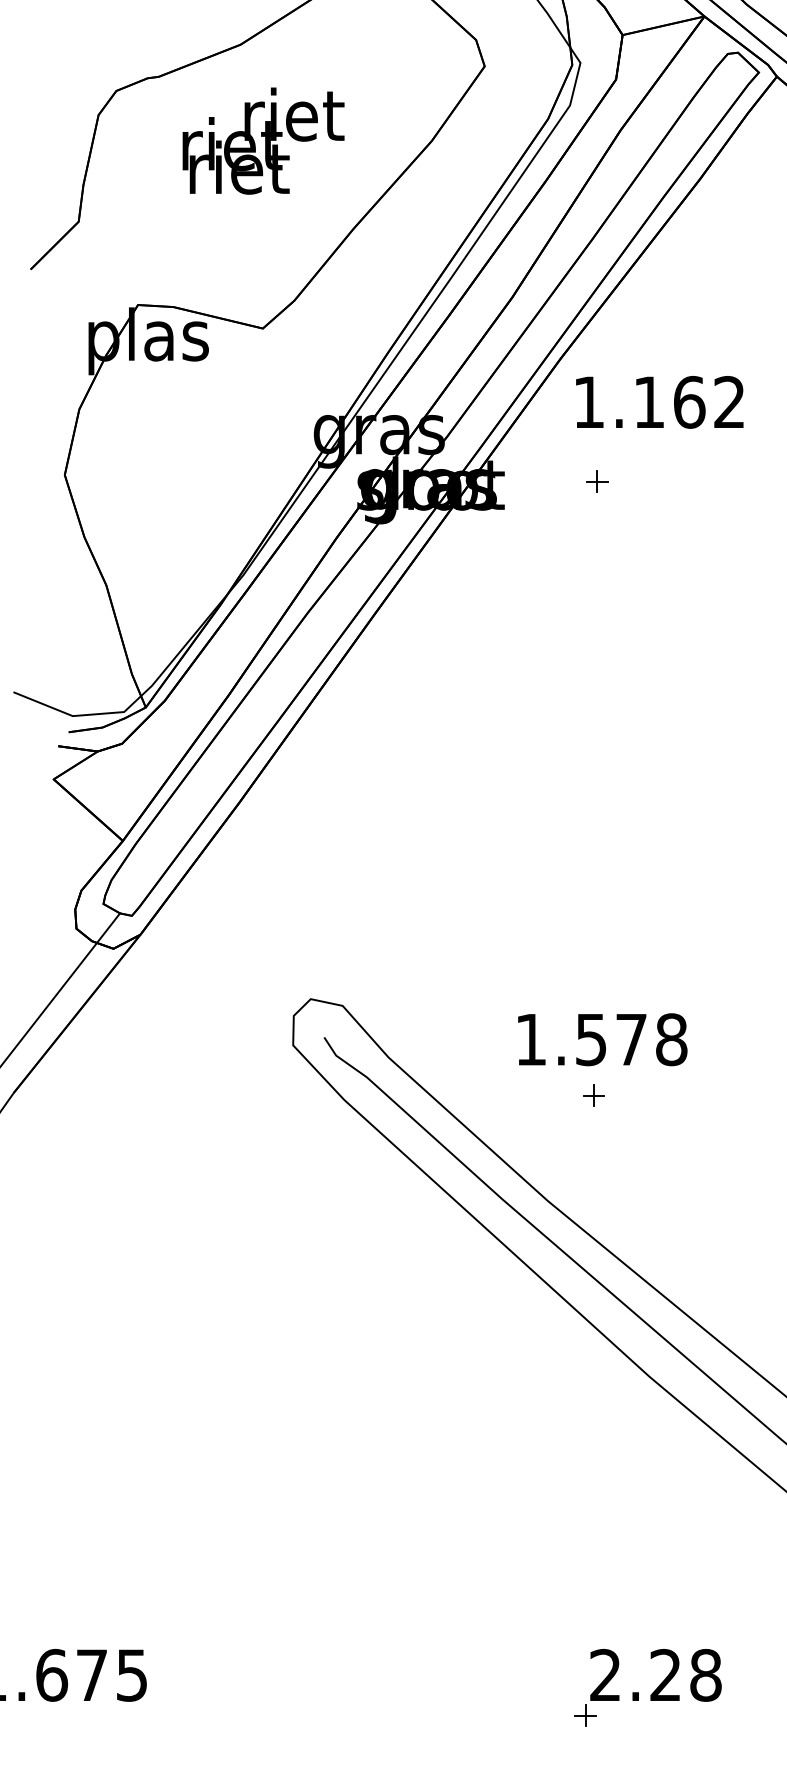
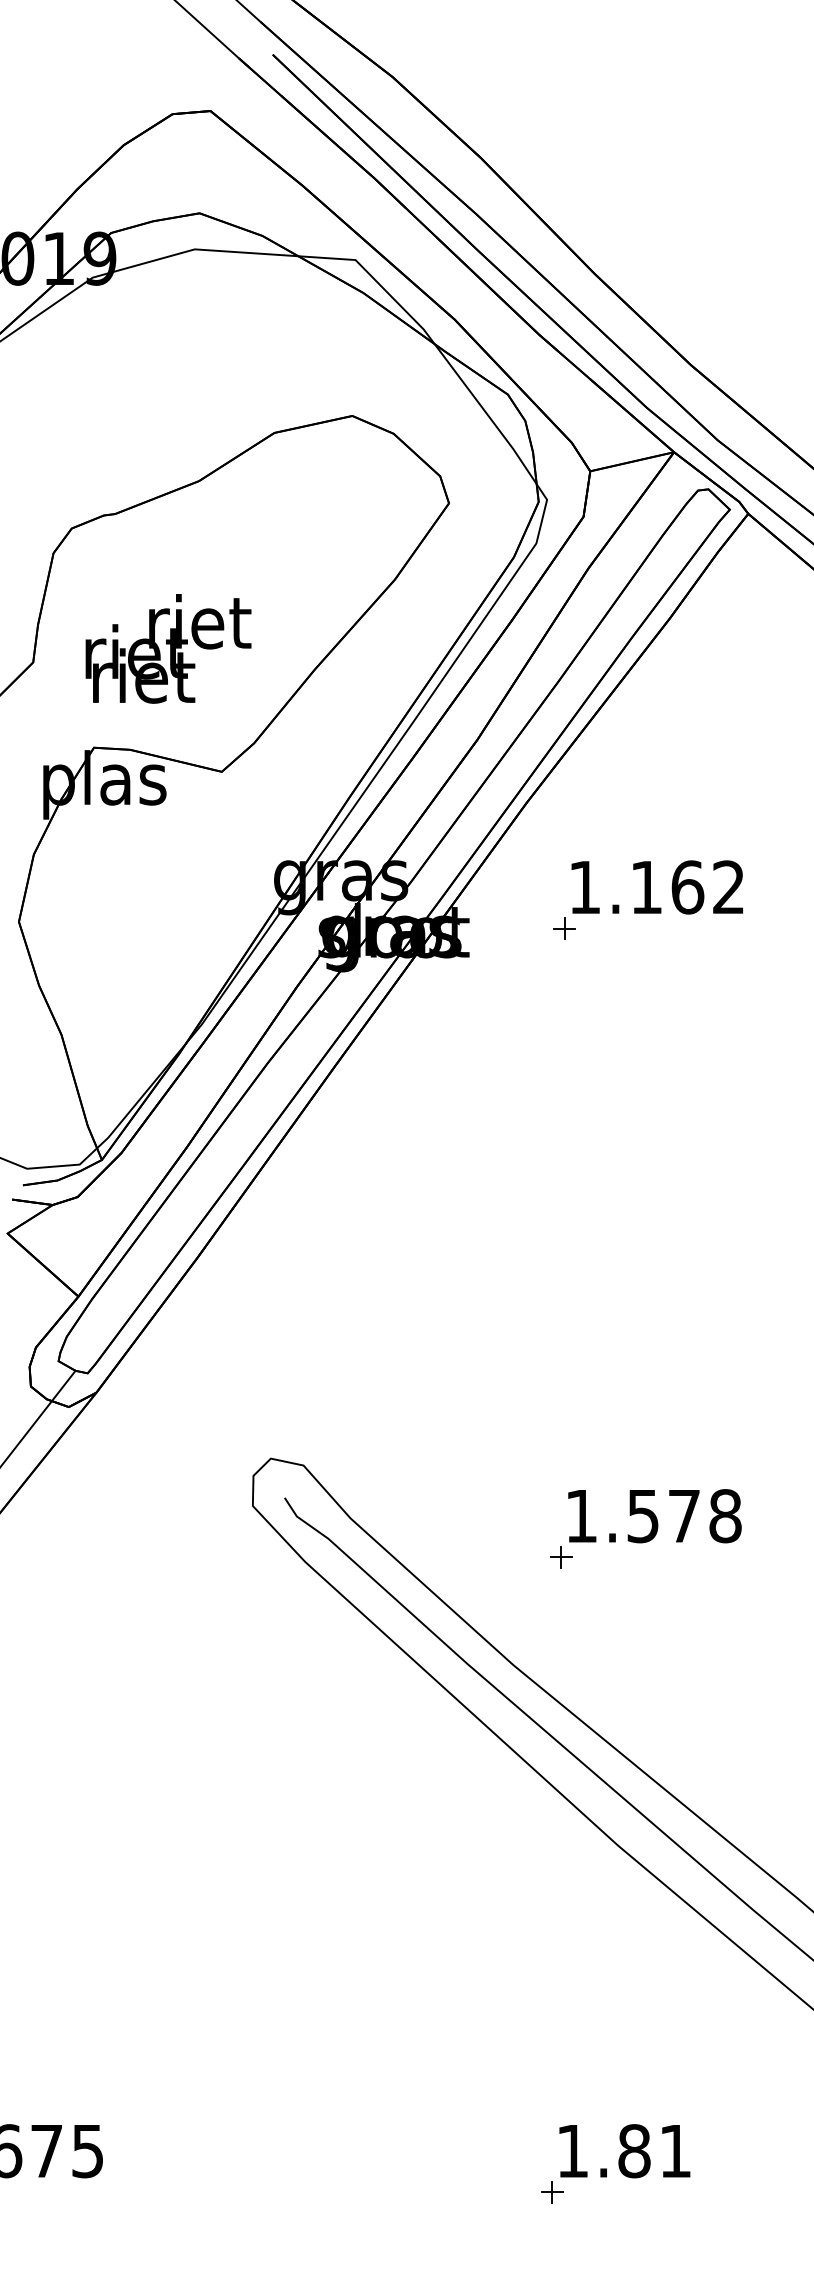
text: (263, 140) -> (168, 648), moved
text: (658, 402) -> (656, 887), moved
text: (602, 1040) -> (654, 1516), moved
text: (656, 1675) -> (624, 2151), 2.28 -> 1.81

